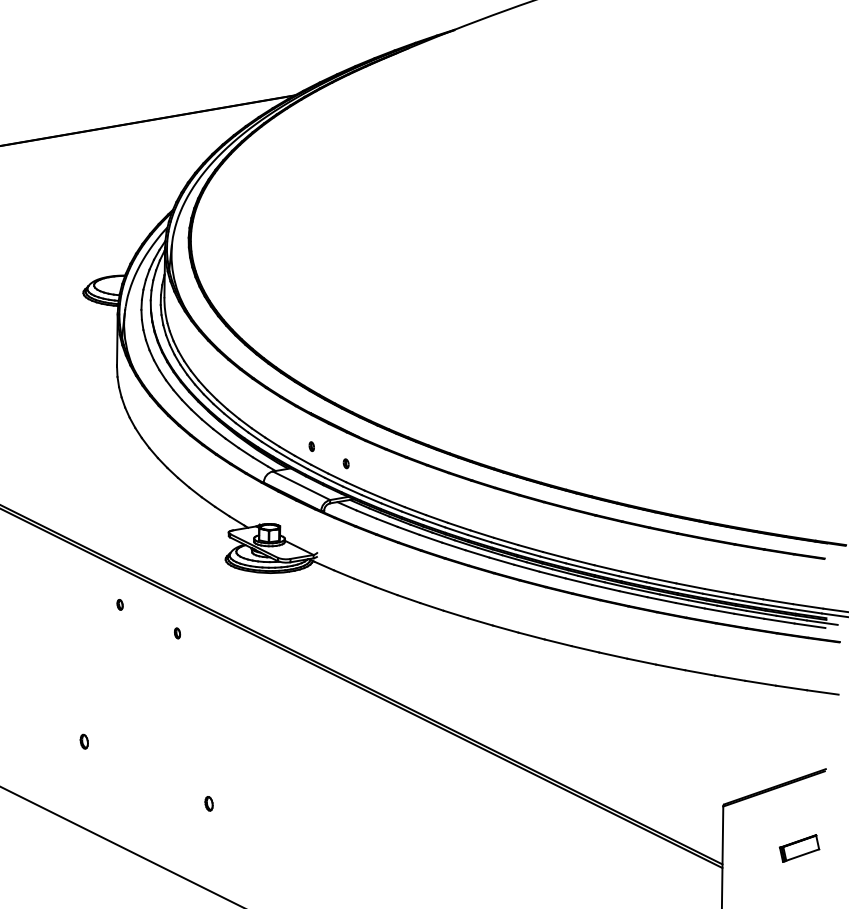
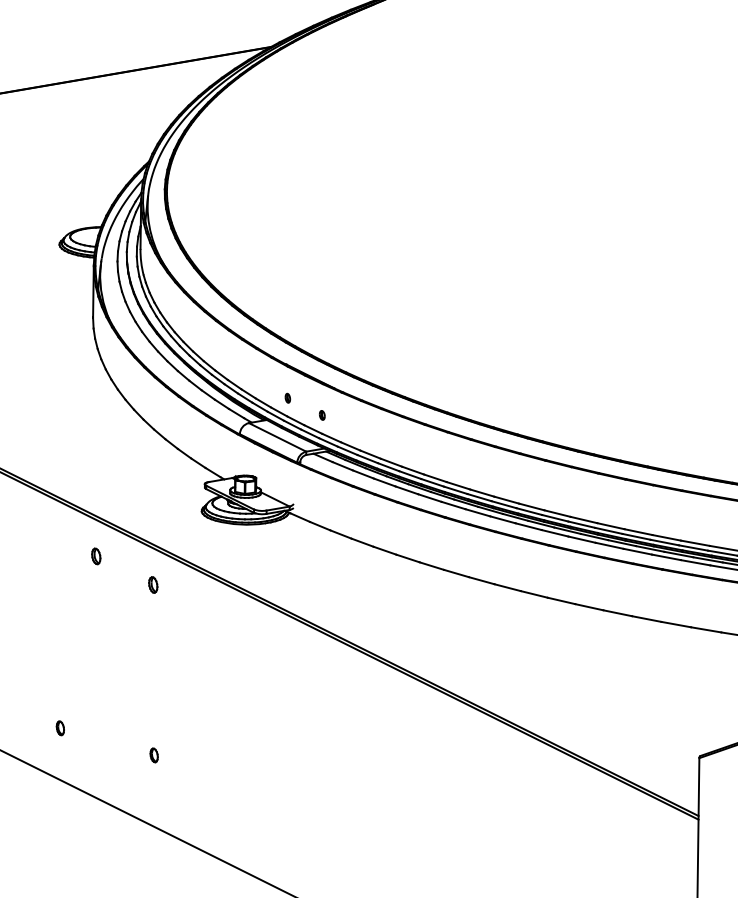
part: (119, 604) -> (95, 556), size x1.6
part: (177, 633) -> (153, 585), size x1.6
part: (83, 741) -> (59, 728), moved
part: (208, 803) -> (153, 755), moved

